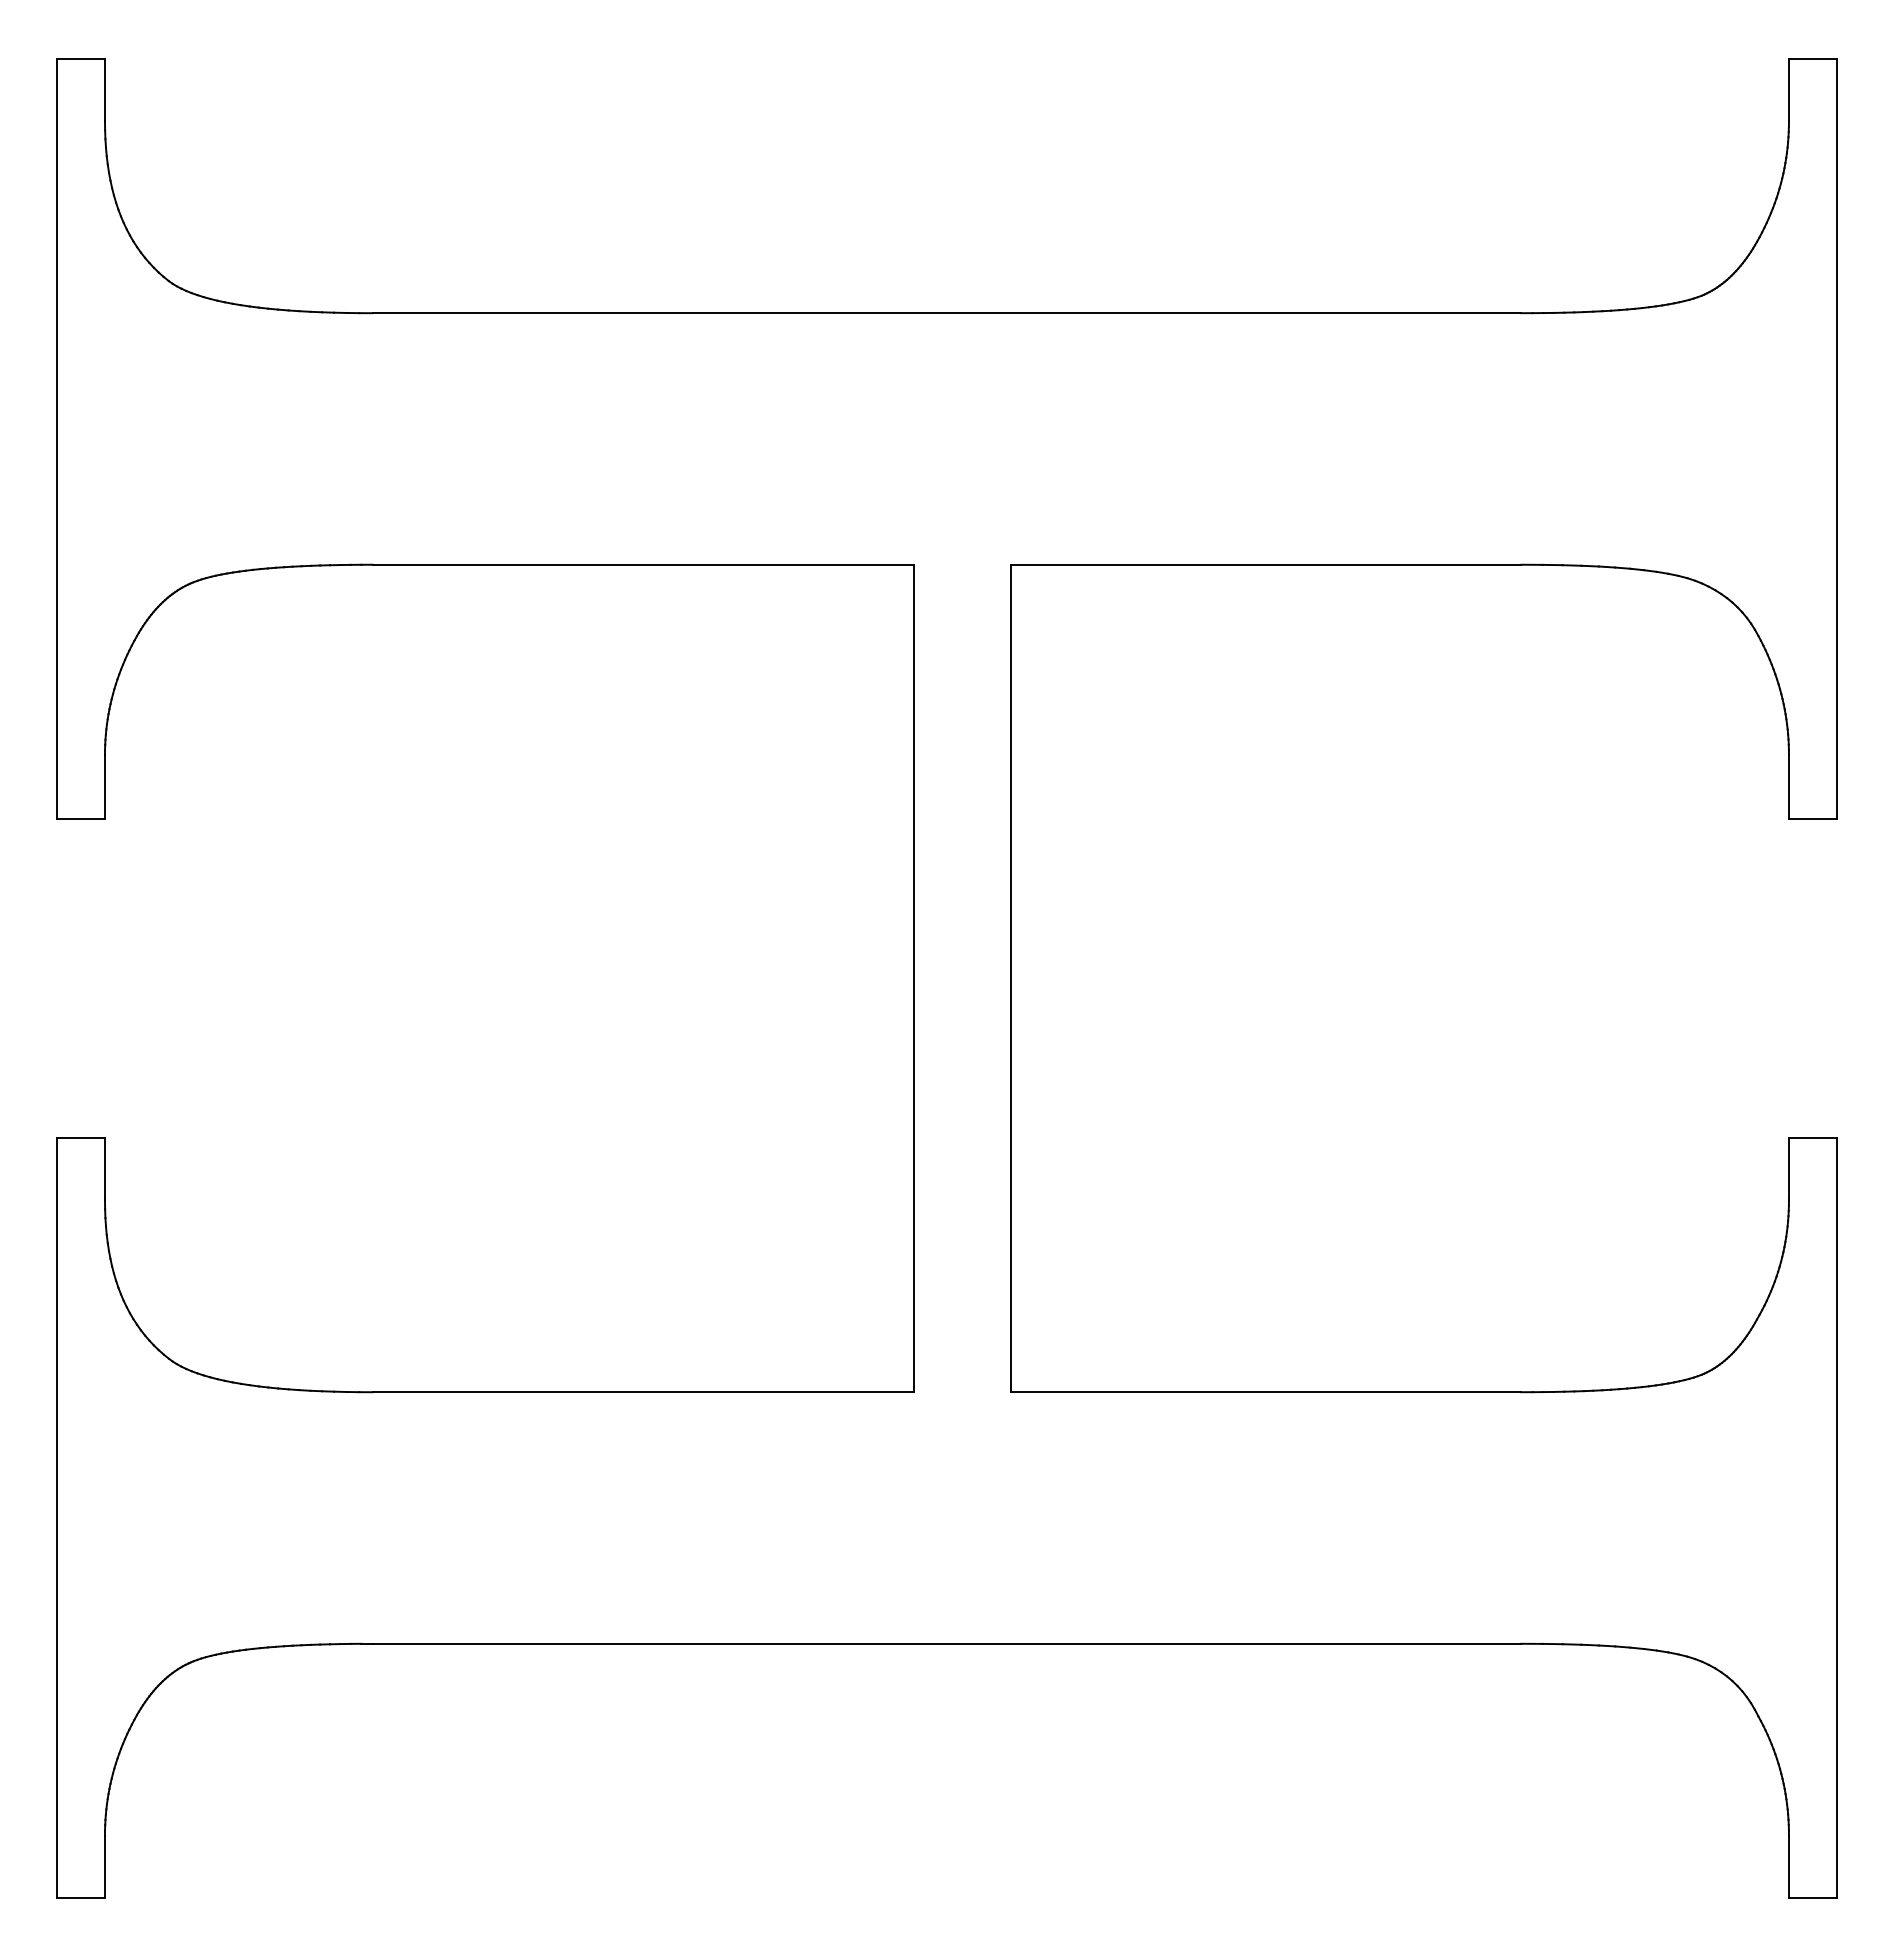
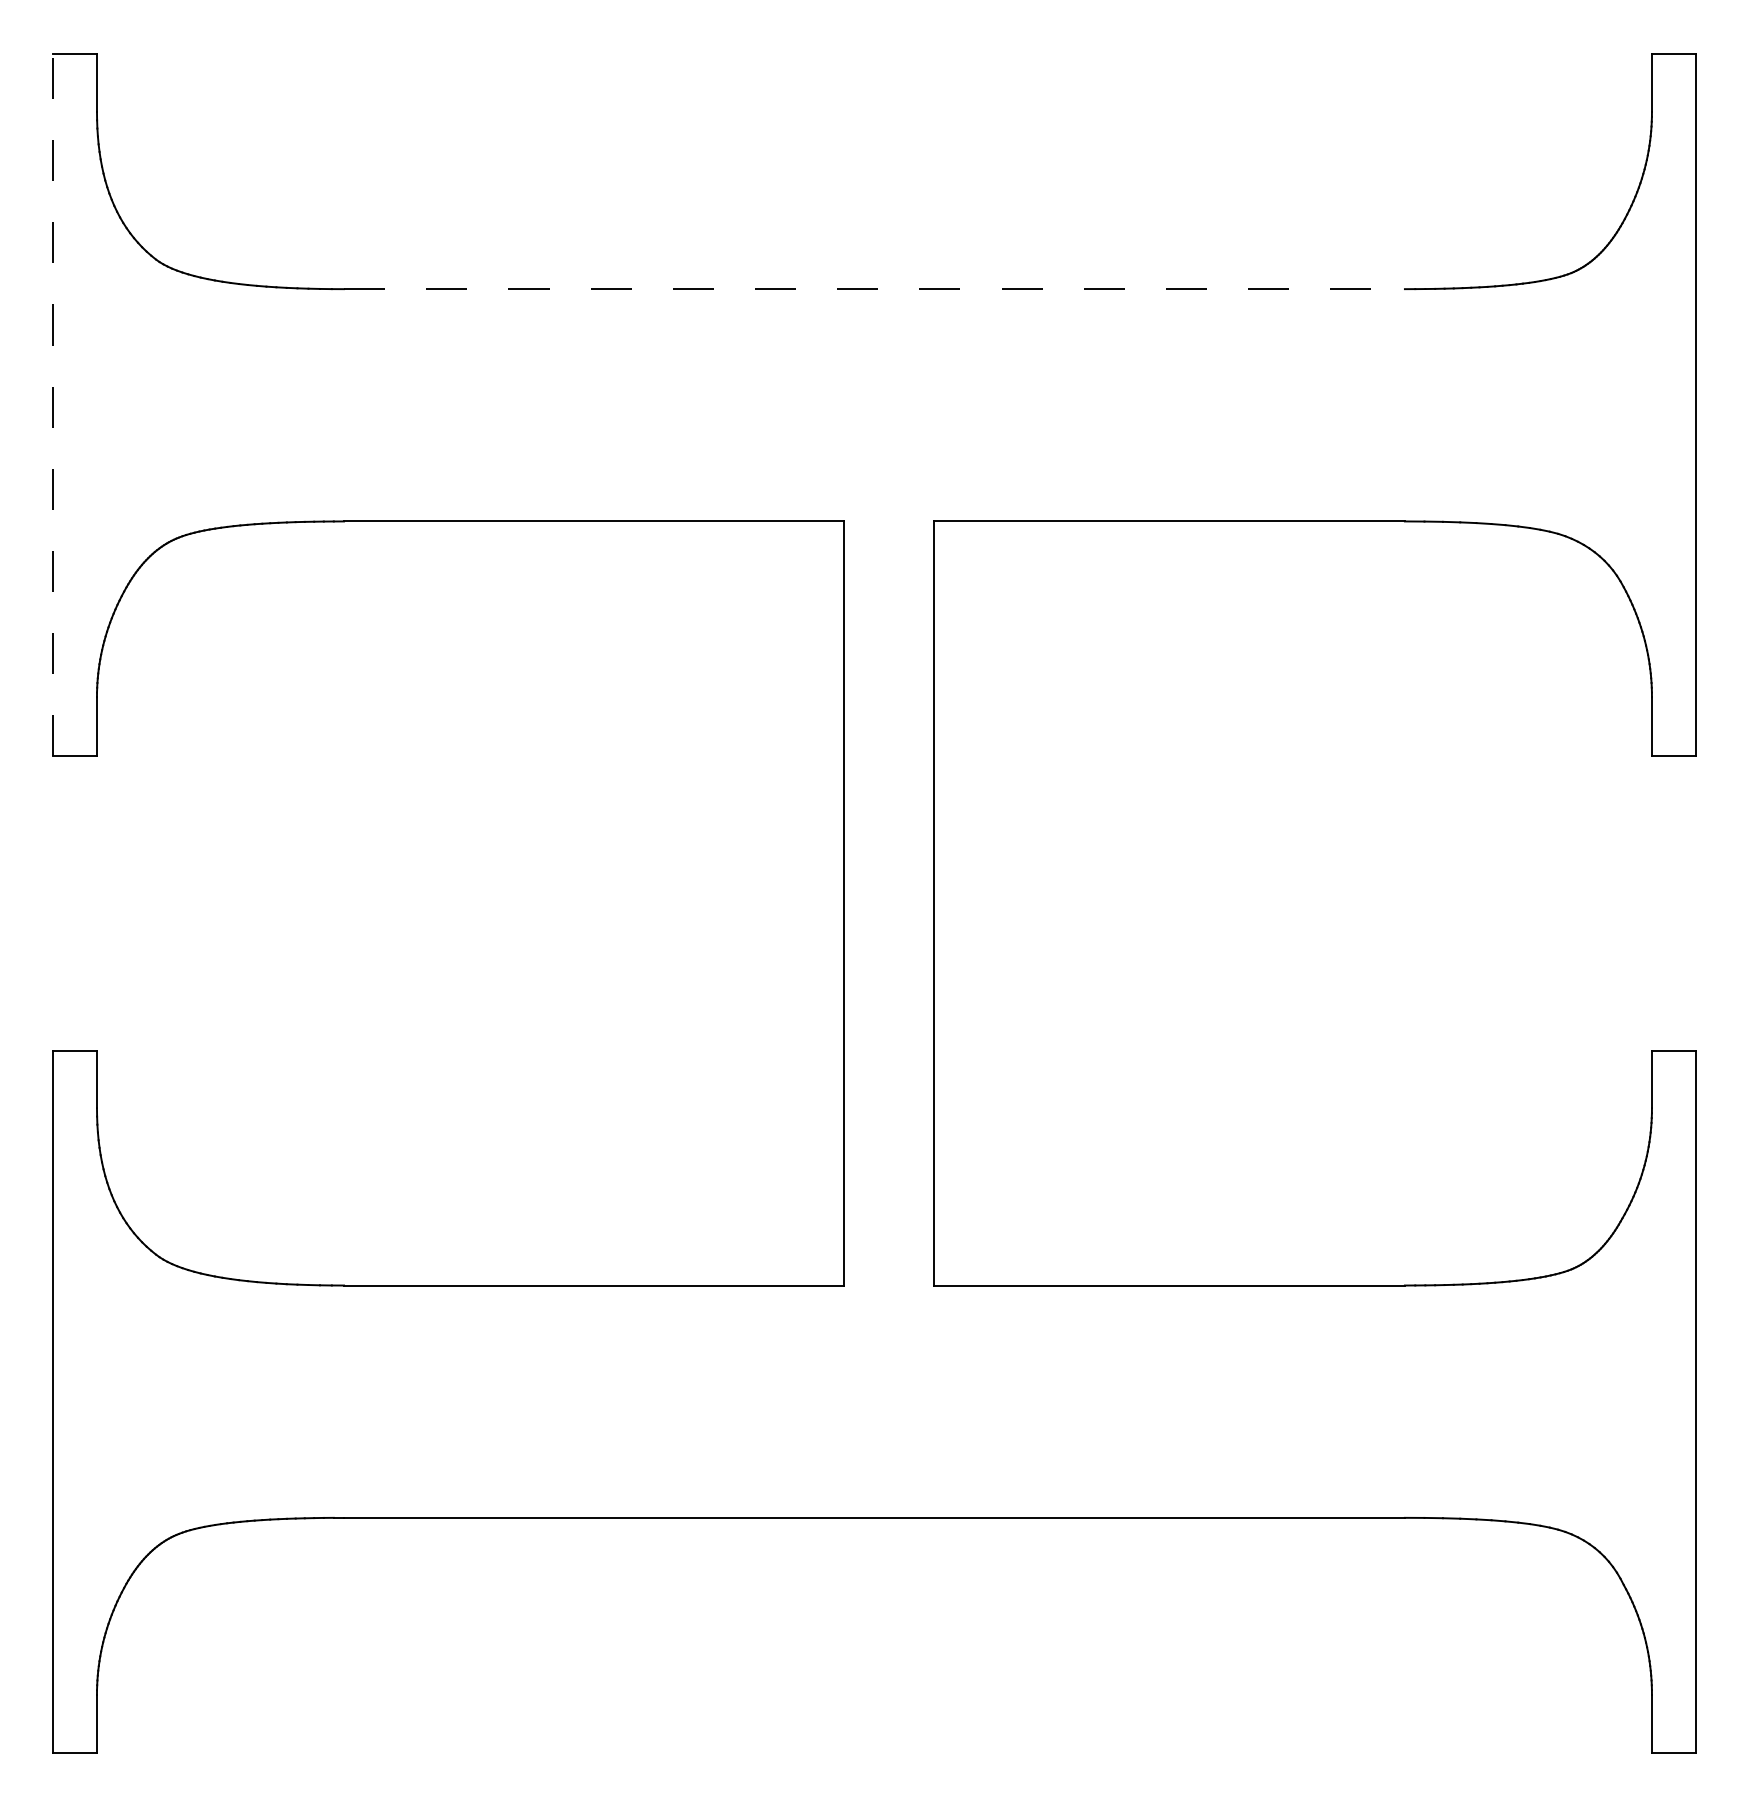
line: (947, 313) -> (874, 289), solid -> dashed
line: (57, 438) -> (53, 404), solid -> dashed

